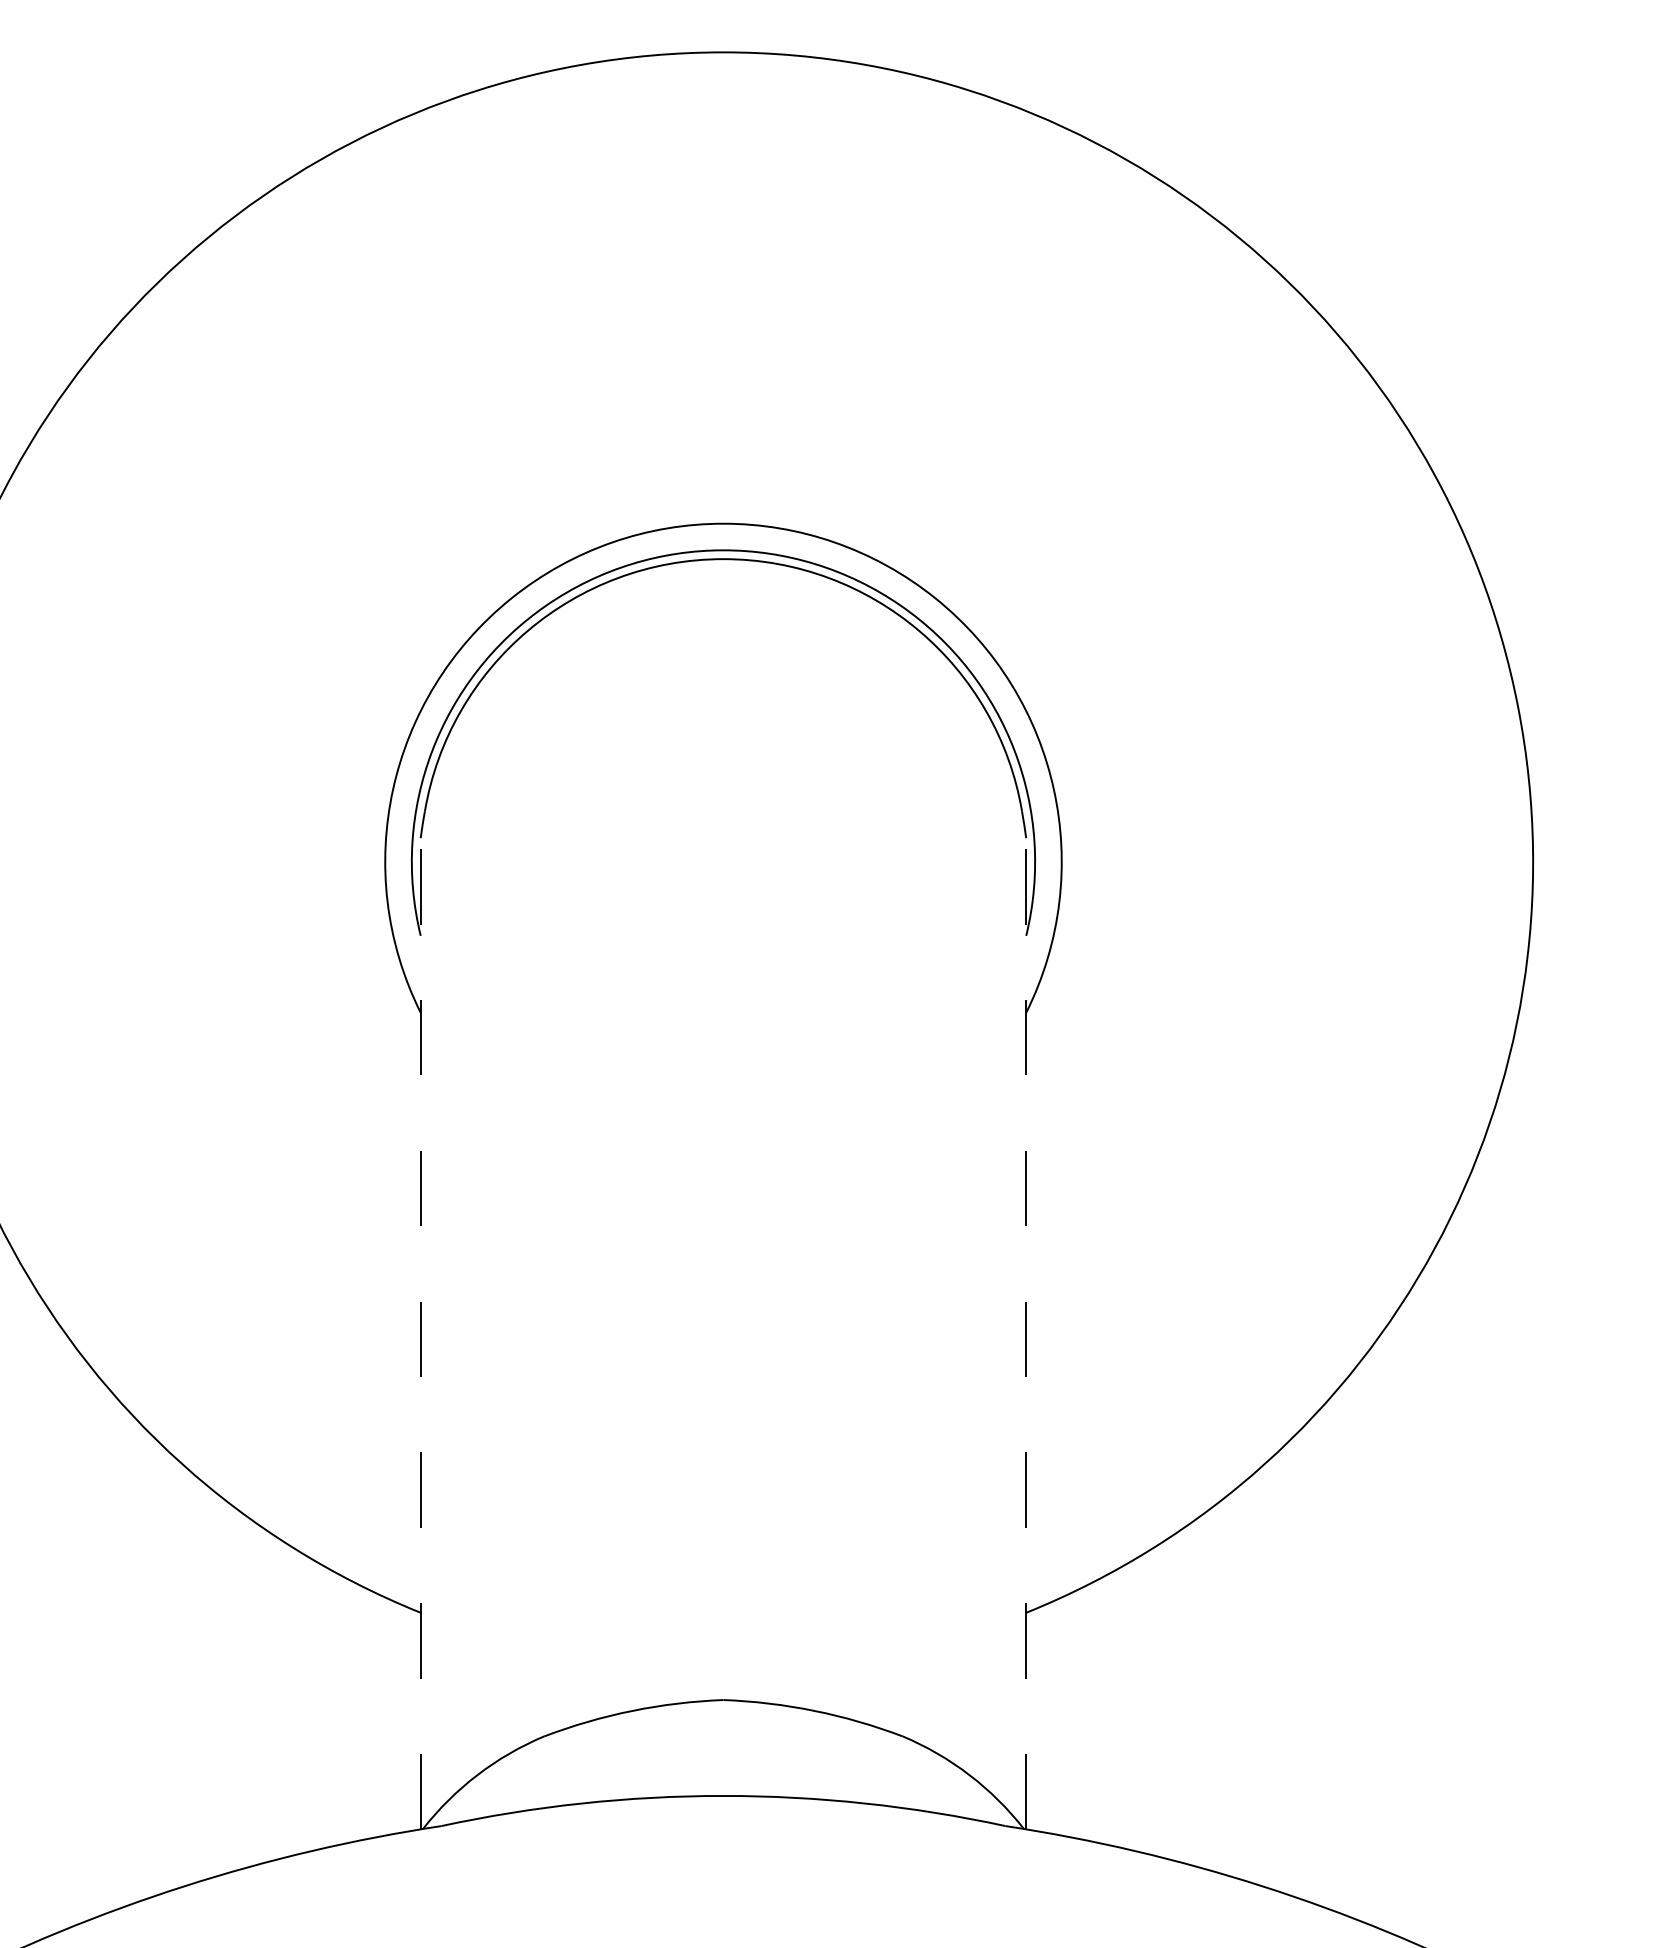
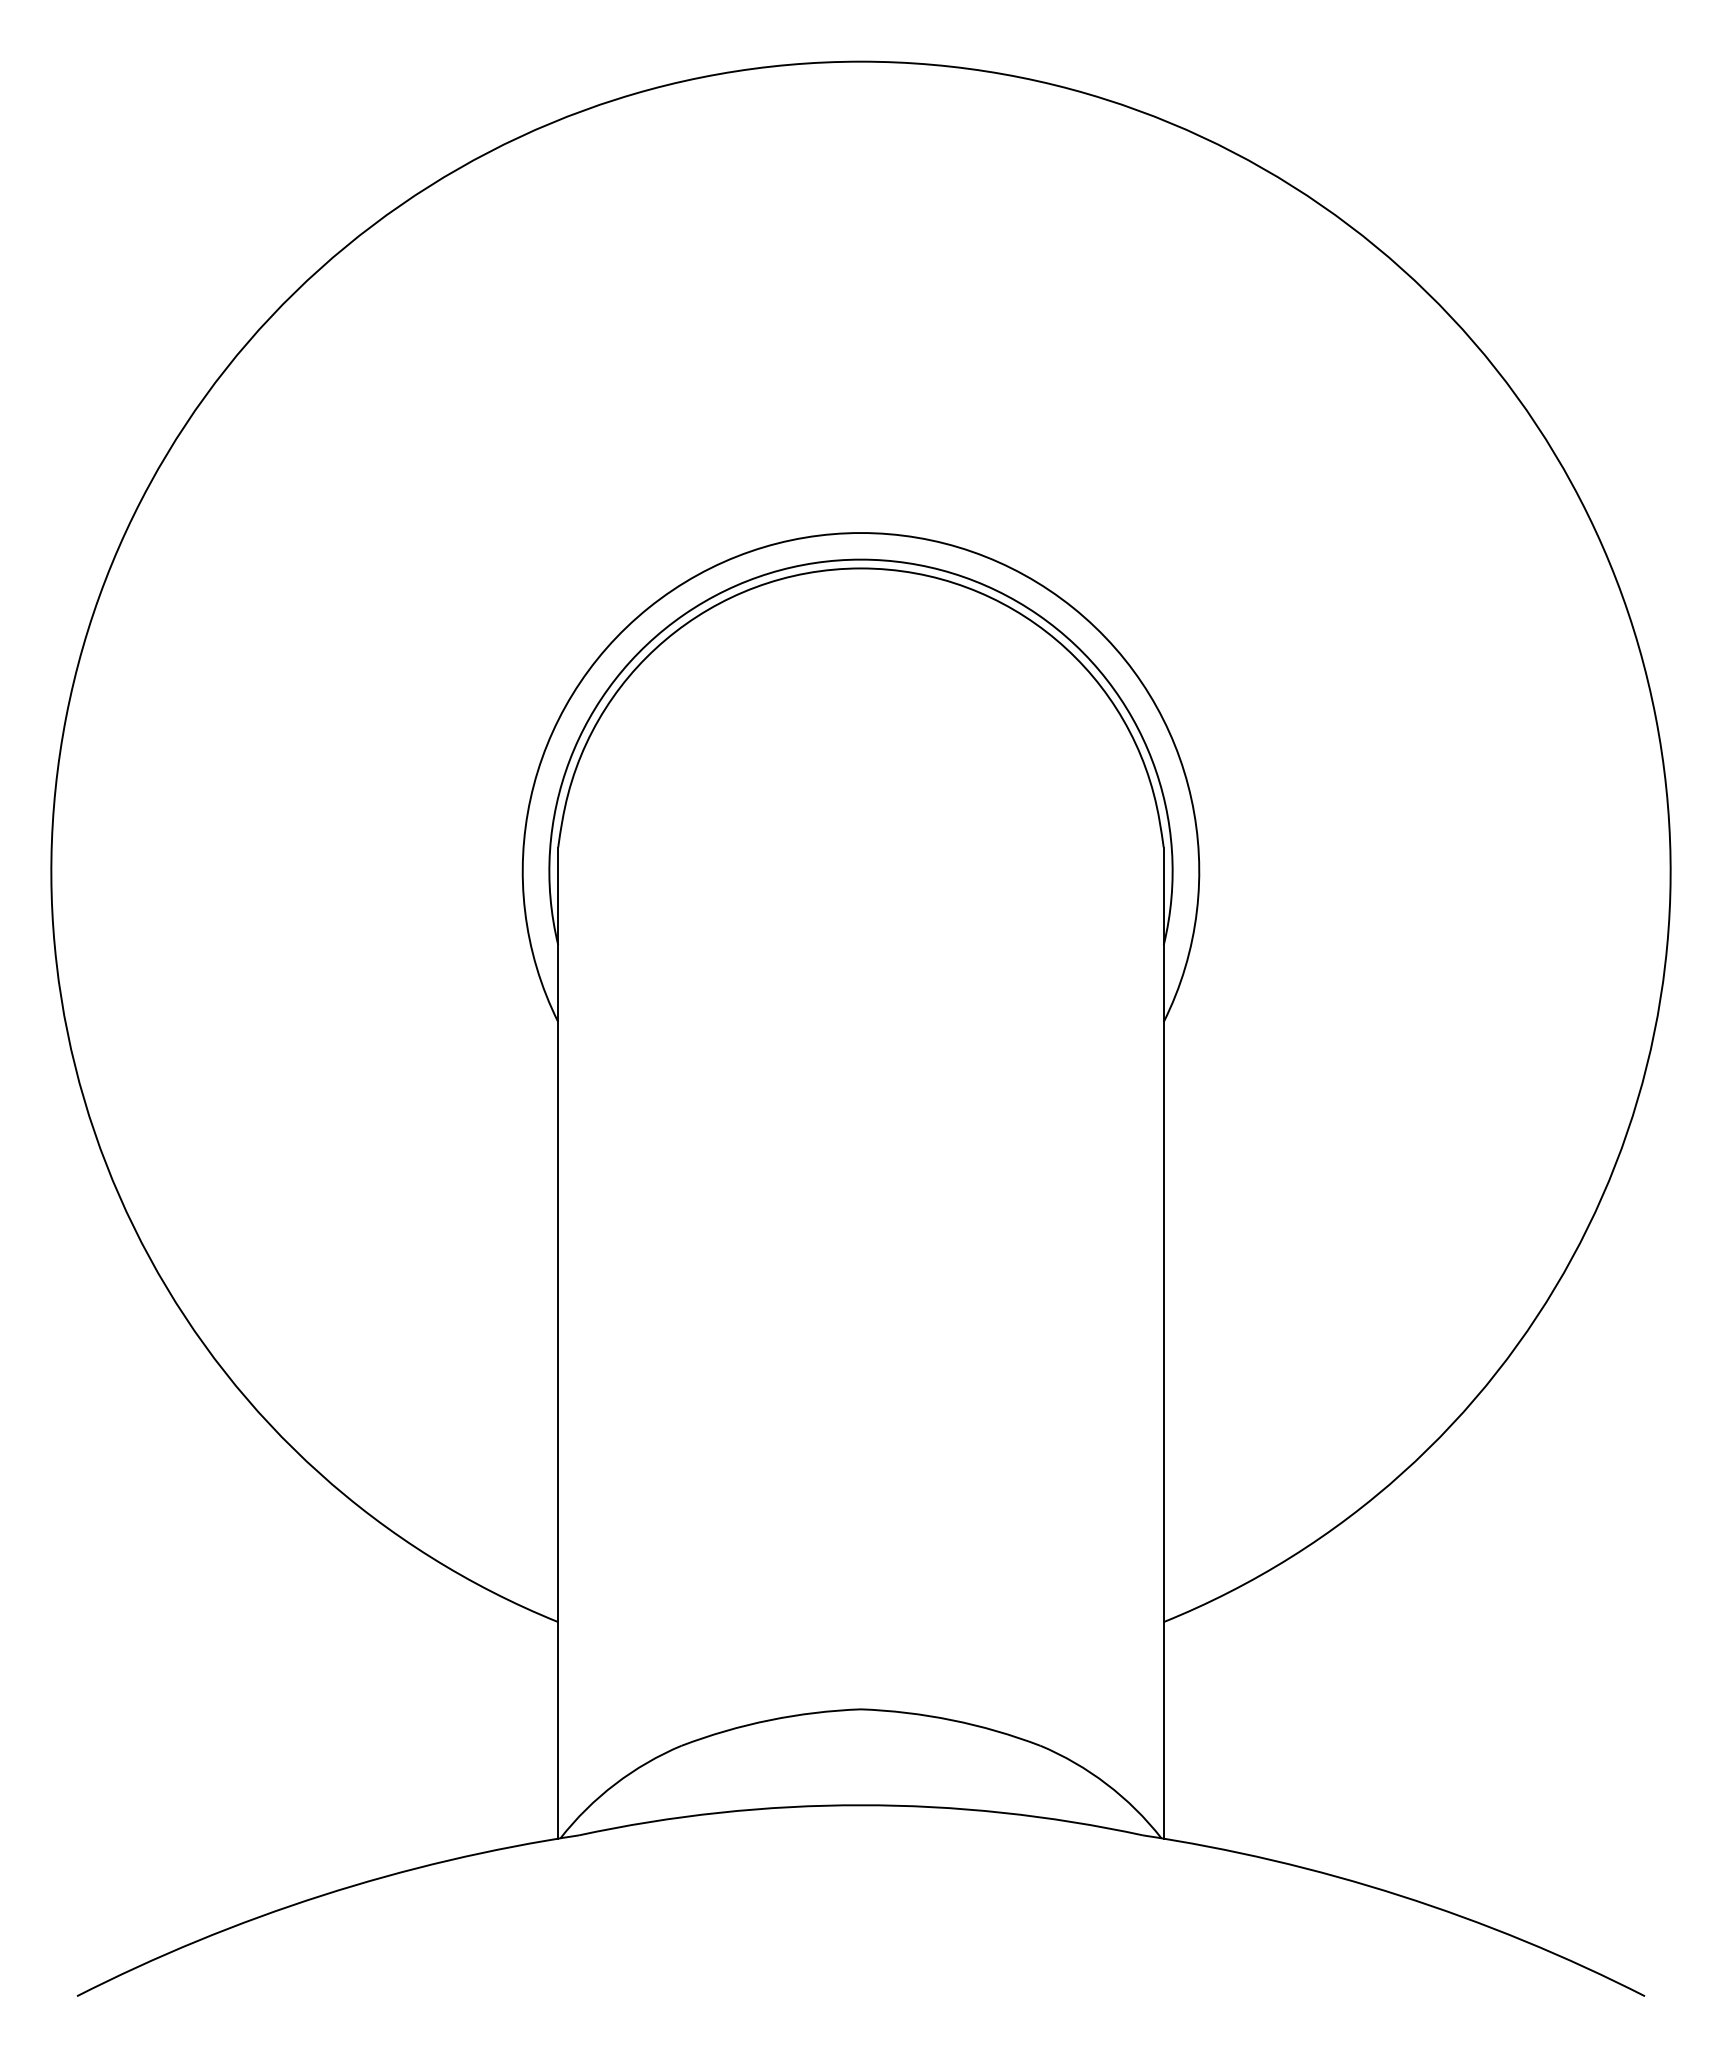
line: (420, 1334) -> (558, 1343), dashed -> solid
line: (1025, 1334) -> (1163, 1343), dashed -> solid

